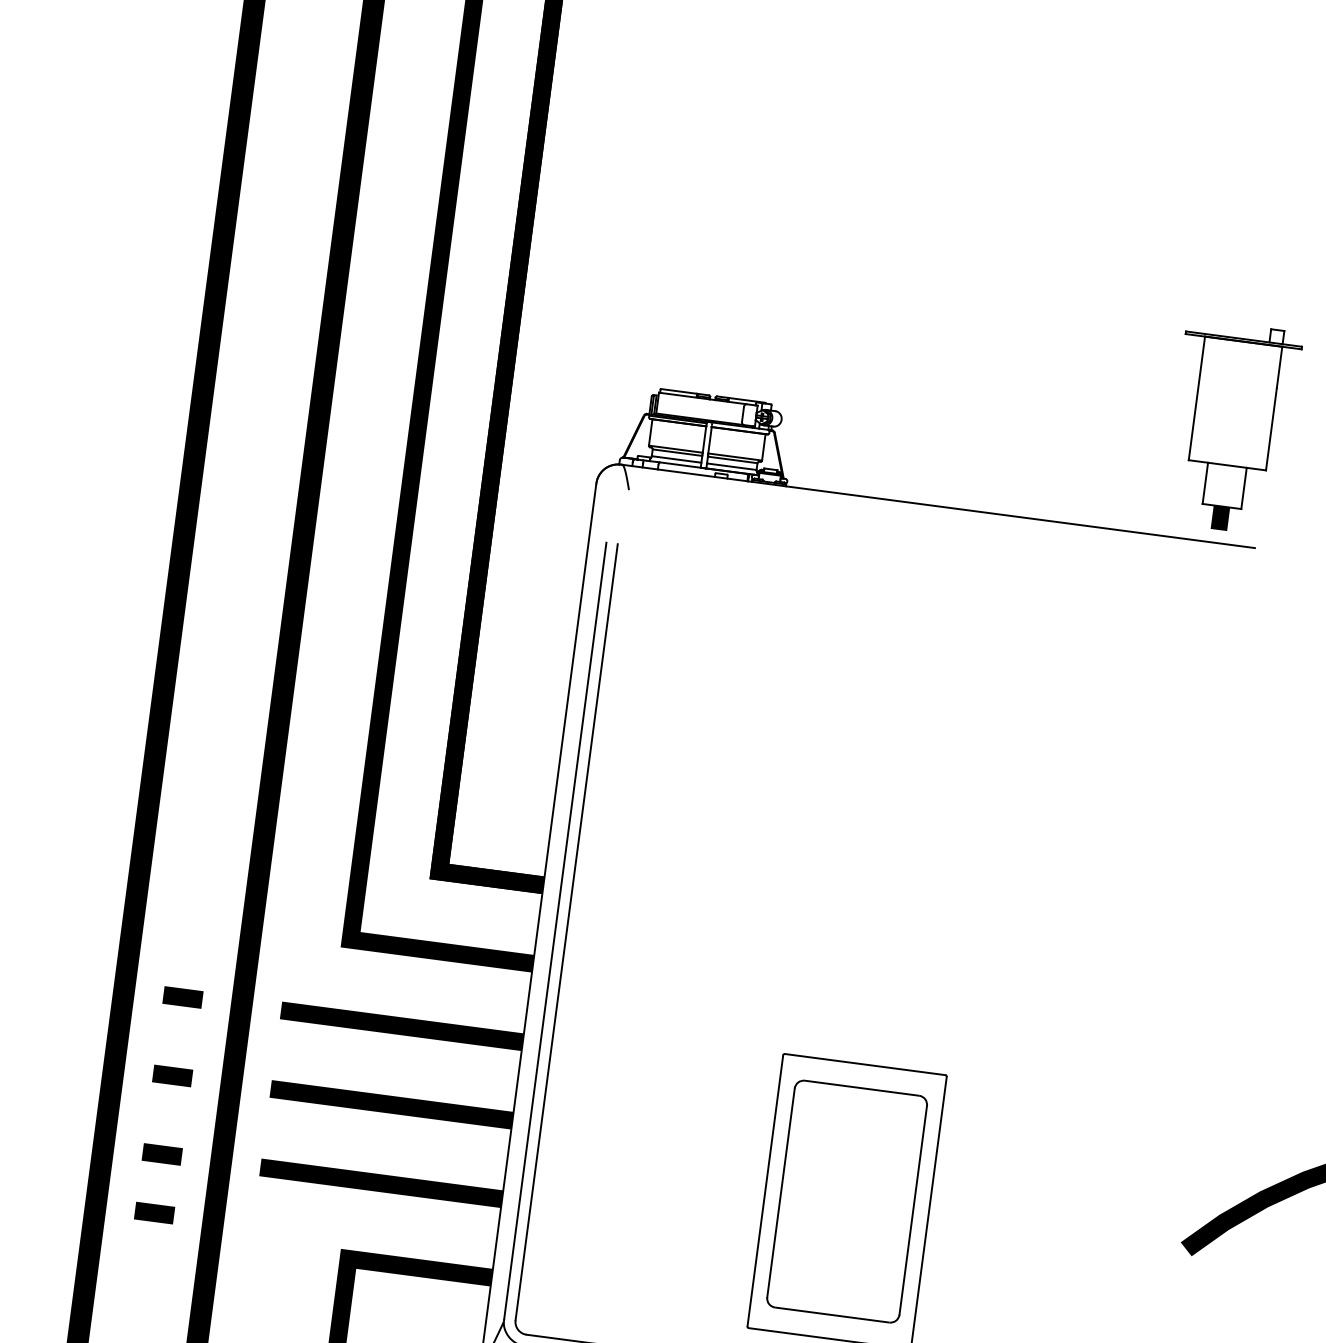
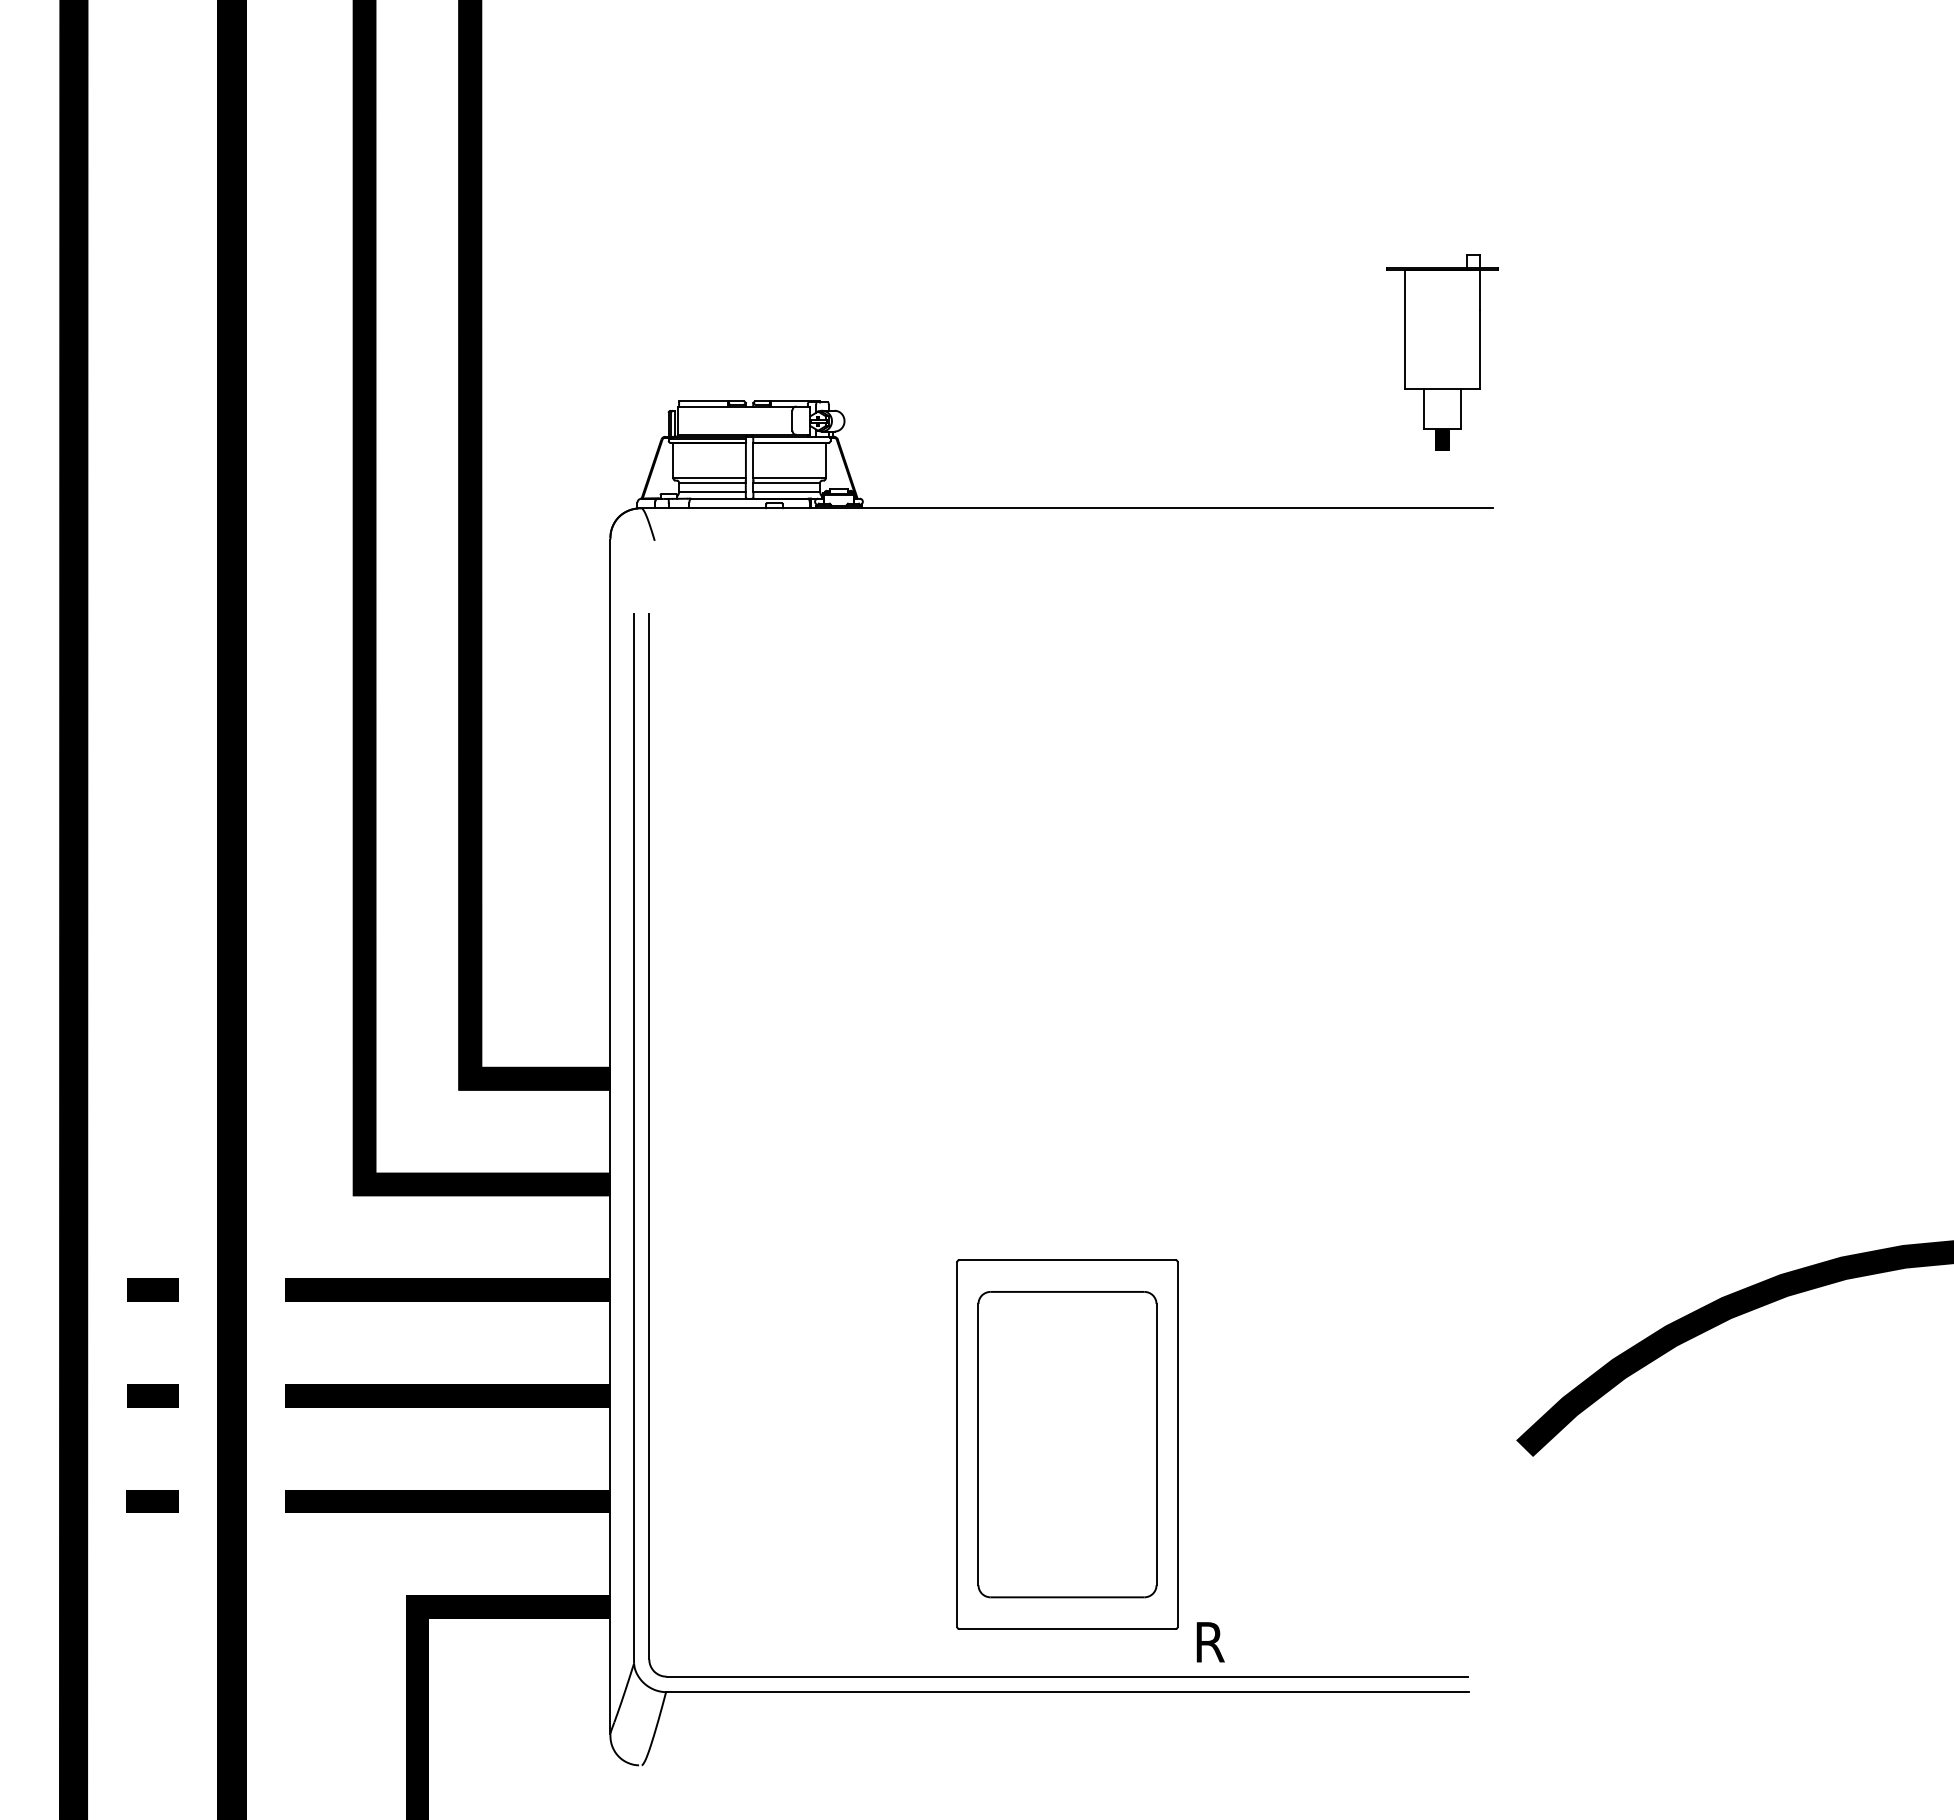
part: (1232, 427) -> (1442, 352), size x0.71
line: (154, 1213) -> (152, 1580), removed

